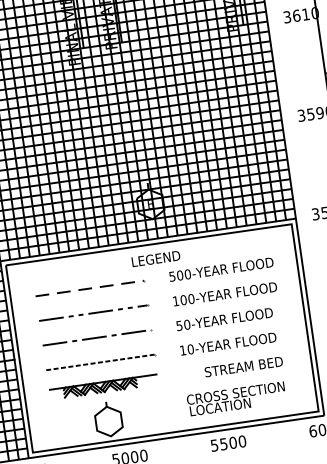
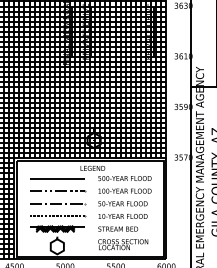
line: (91, 288) -> (58, 178), dashed -> solid
text: (244, 365) -> (118, 228), moved

